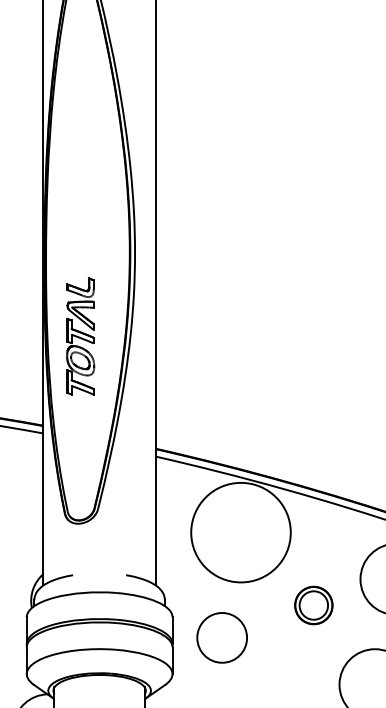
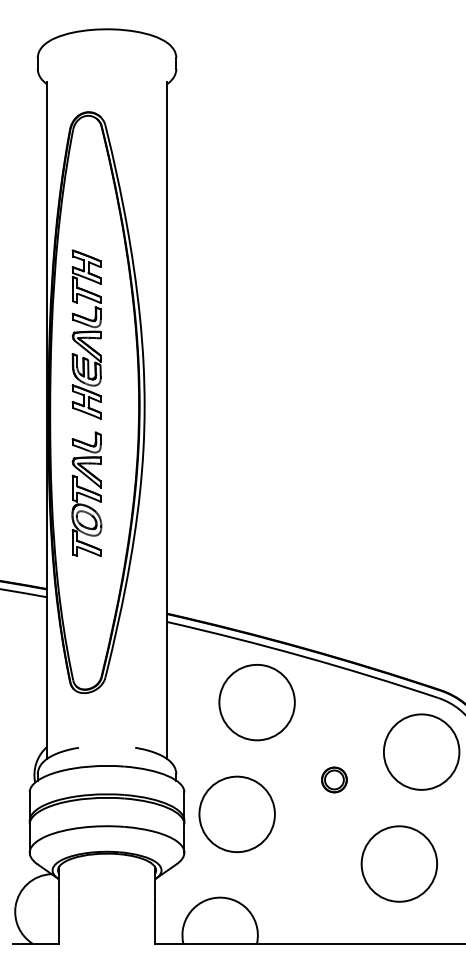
part: (80, 185) -> (86, 334), added
circle: (240, 532) -> (256, 702), size x0.71
part: (313, 605) -> (334, 779), size x0.62
circle: (221, 637) -> (236, 813), size x1.43

